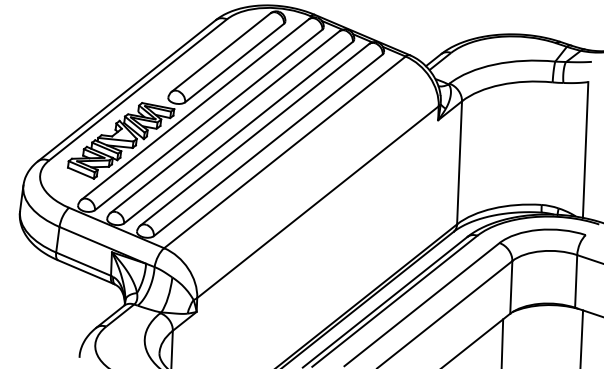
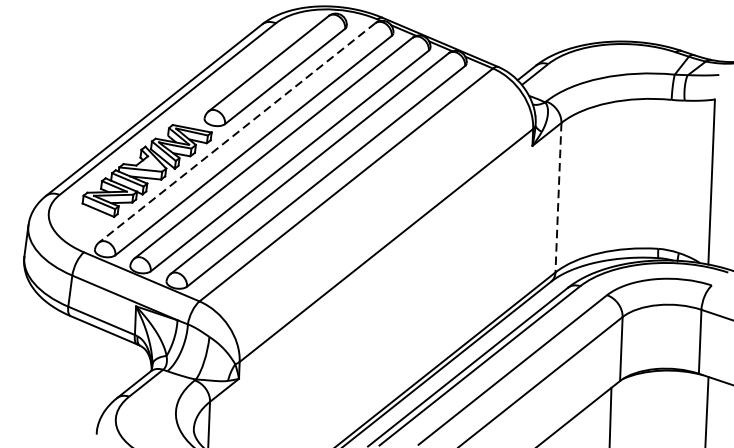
line: (194, 109) -> (236, 132), solid -> dashed
line: (459, 162) -> (558, 197), solid -> dashed

